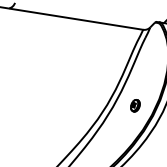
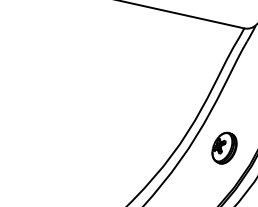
part: (135, 105) -> (224, 147), size x1.67

